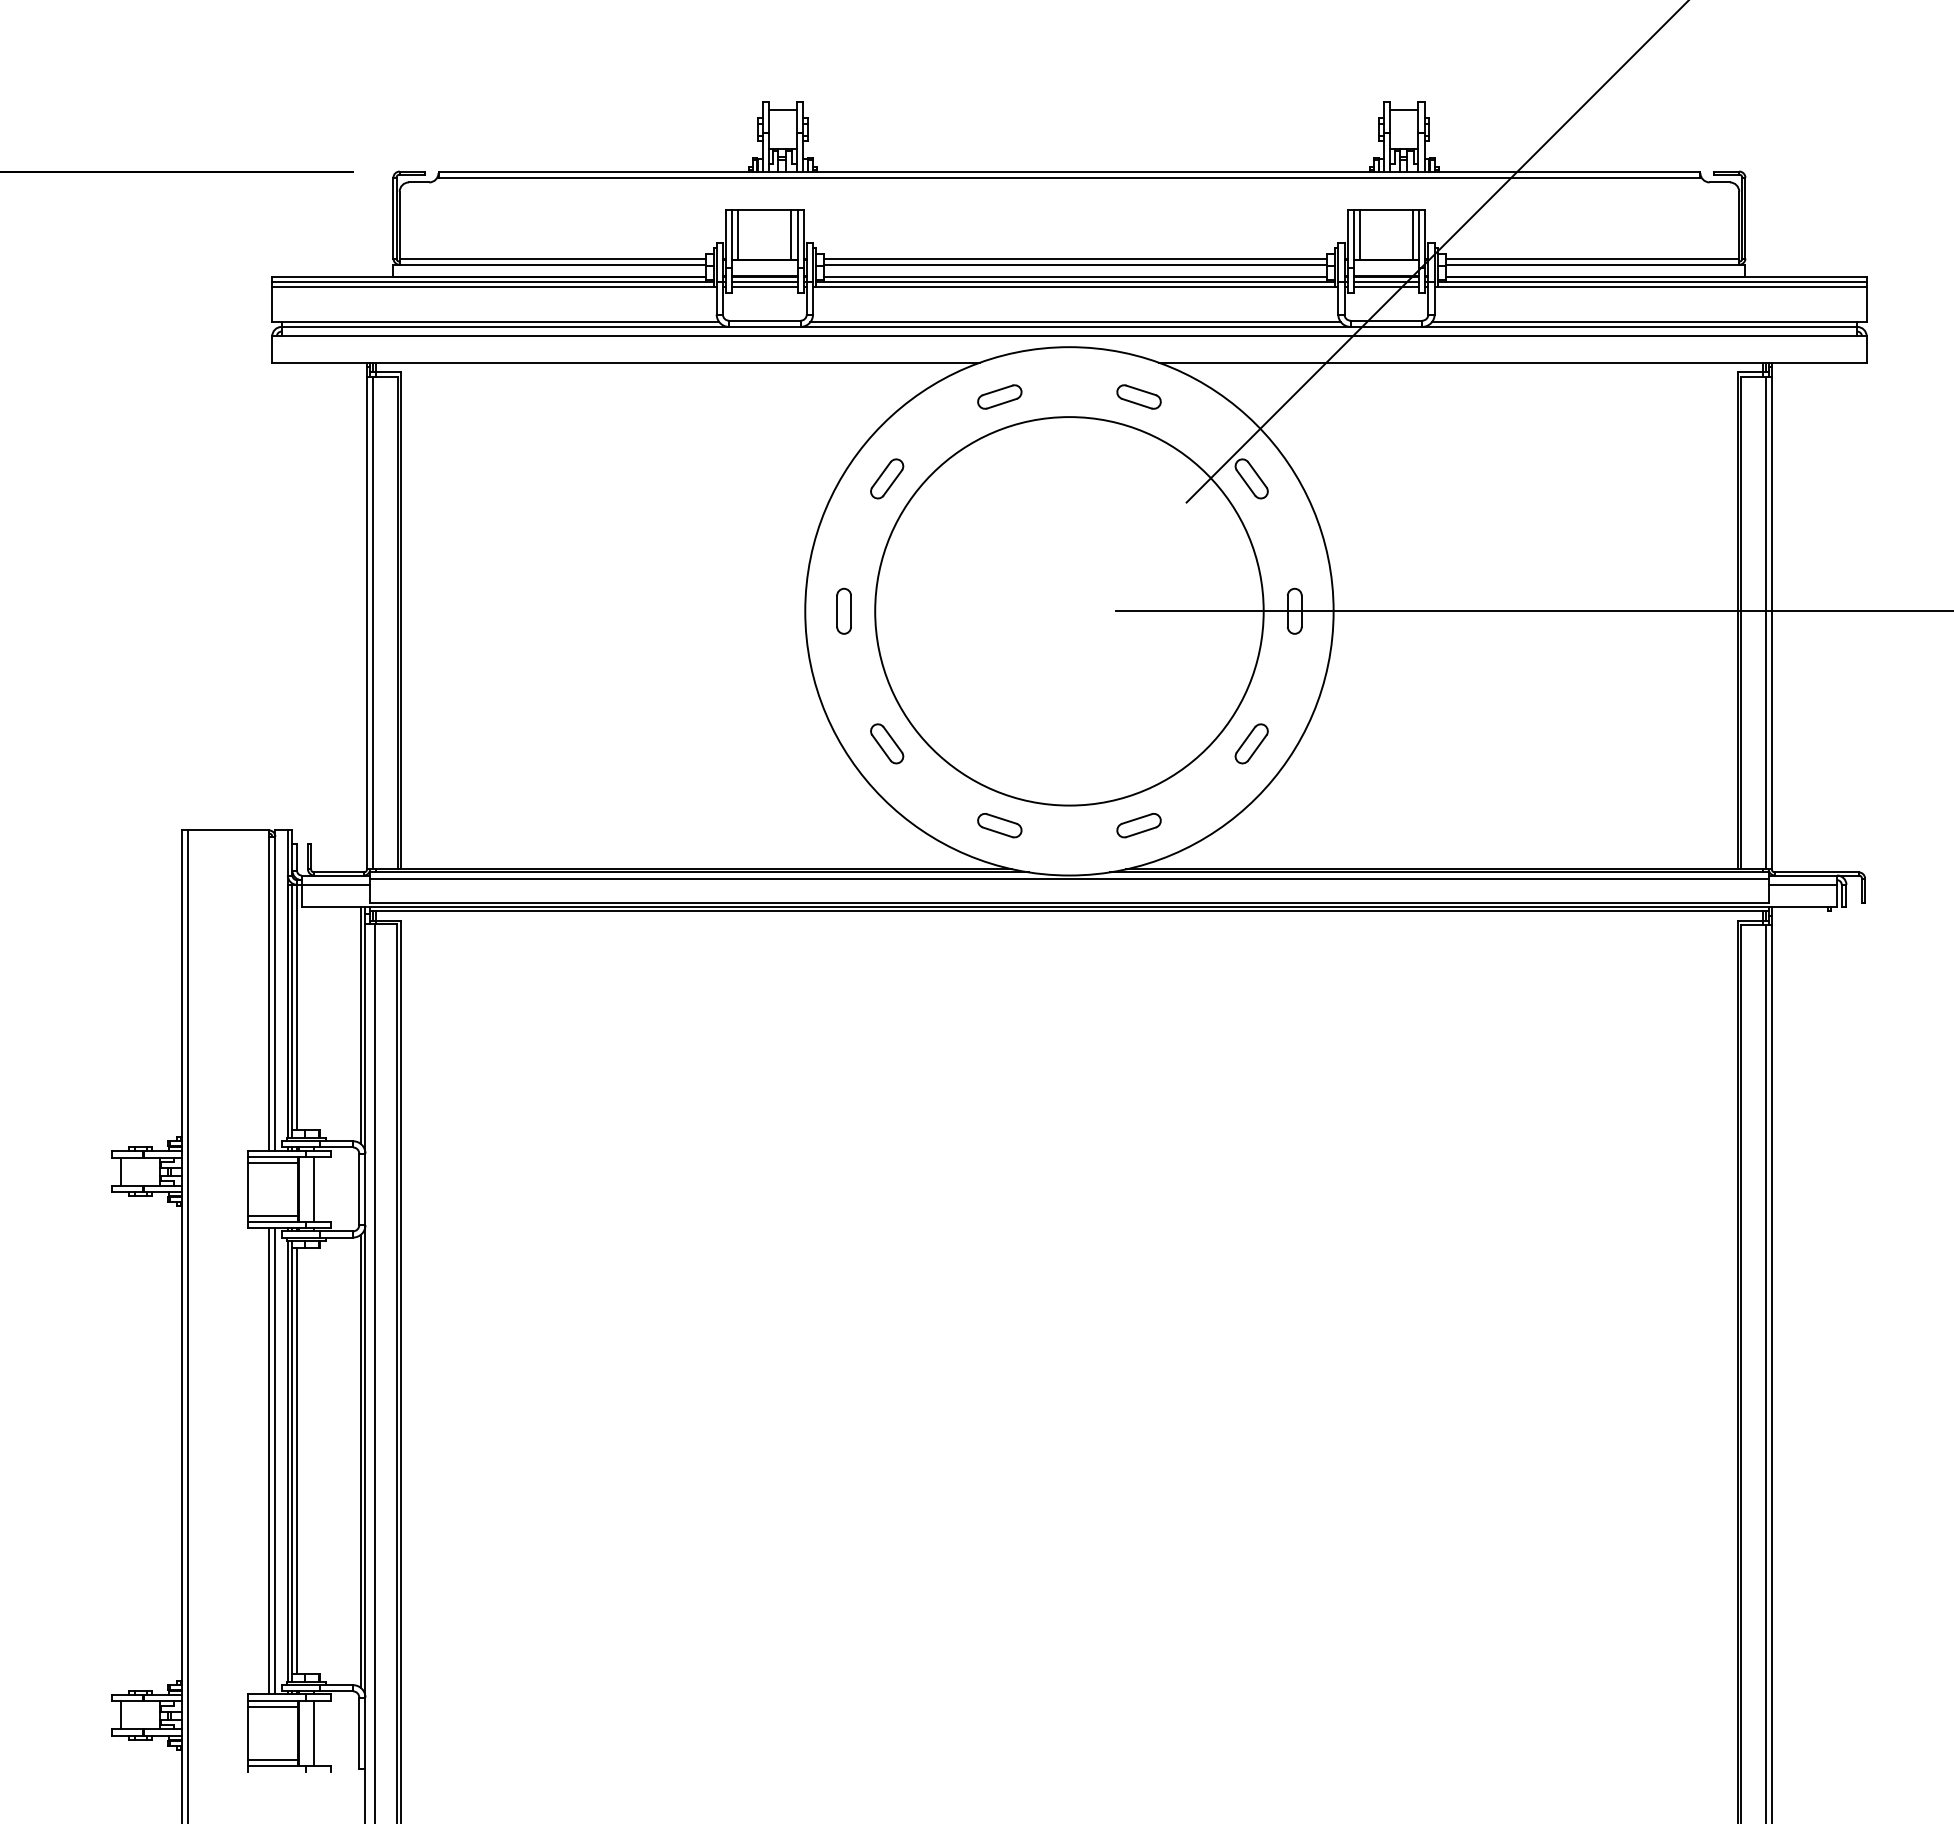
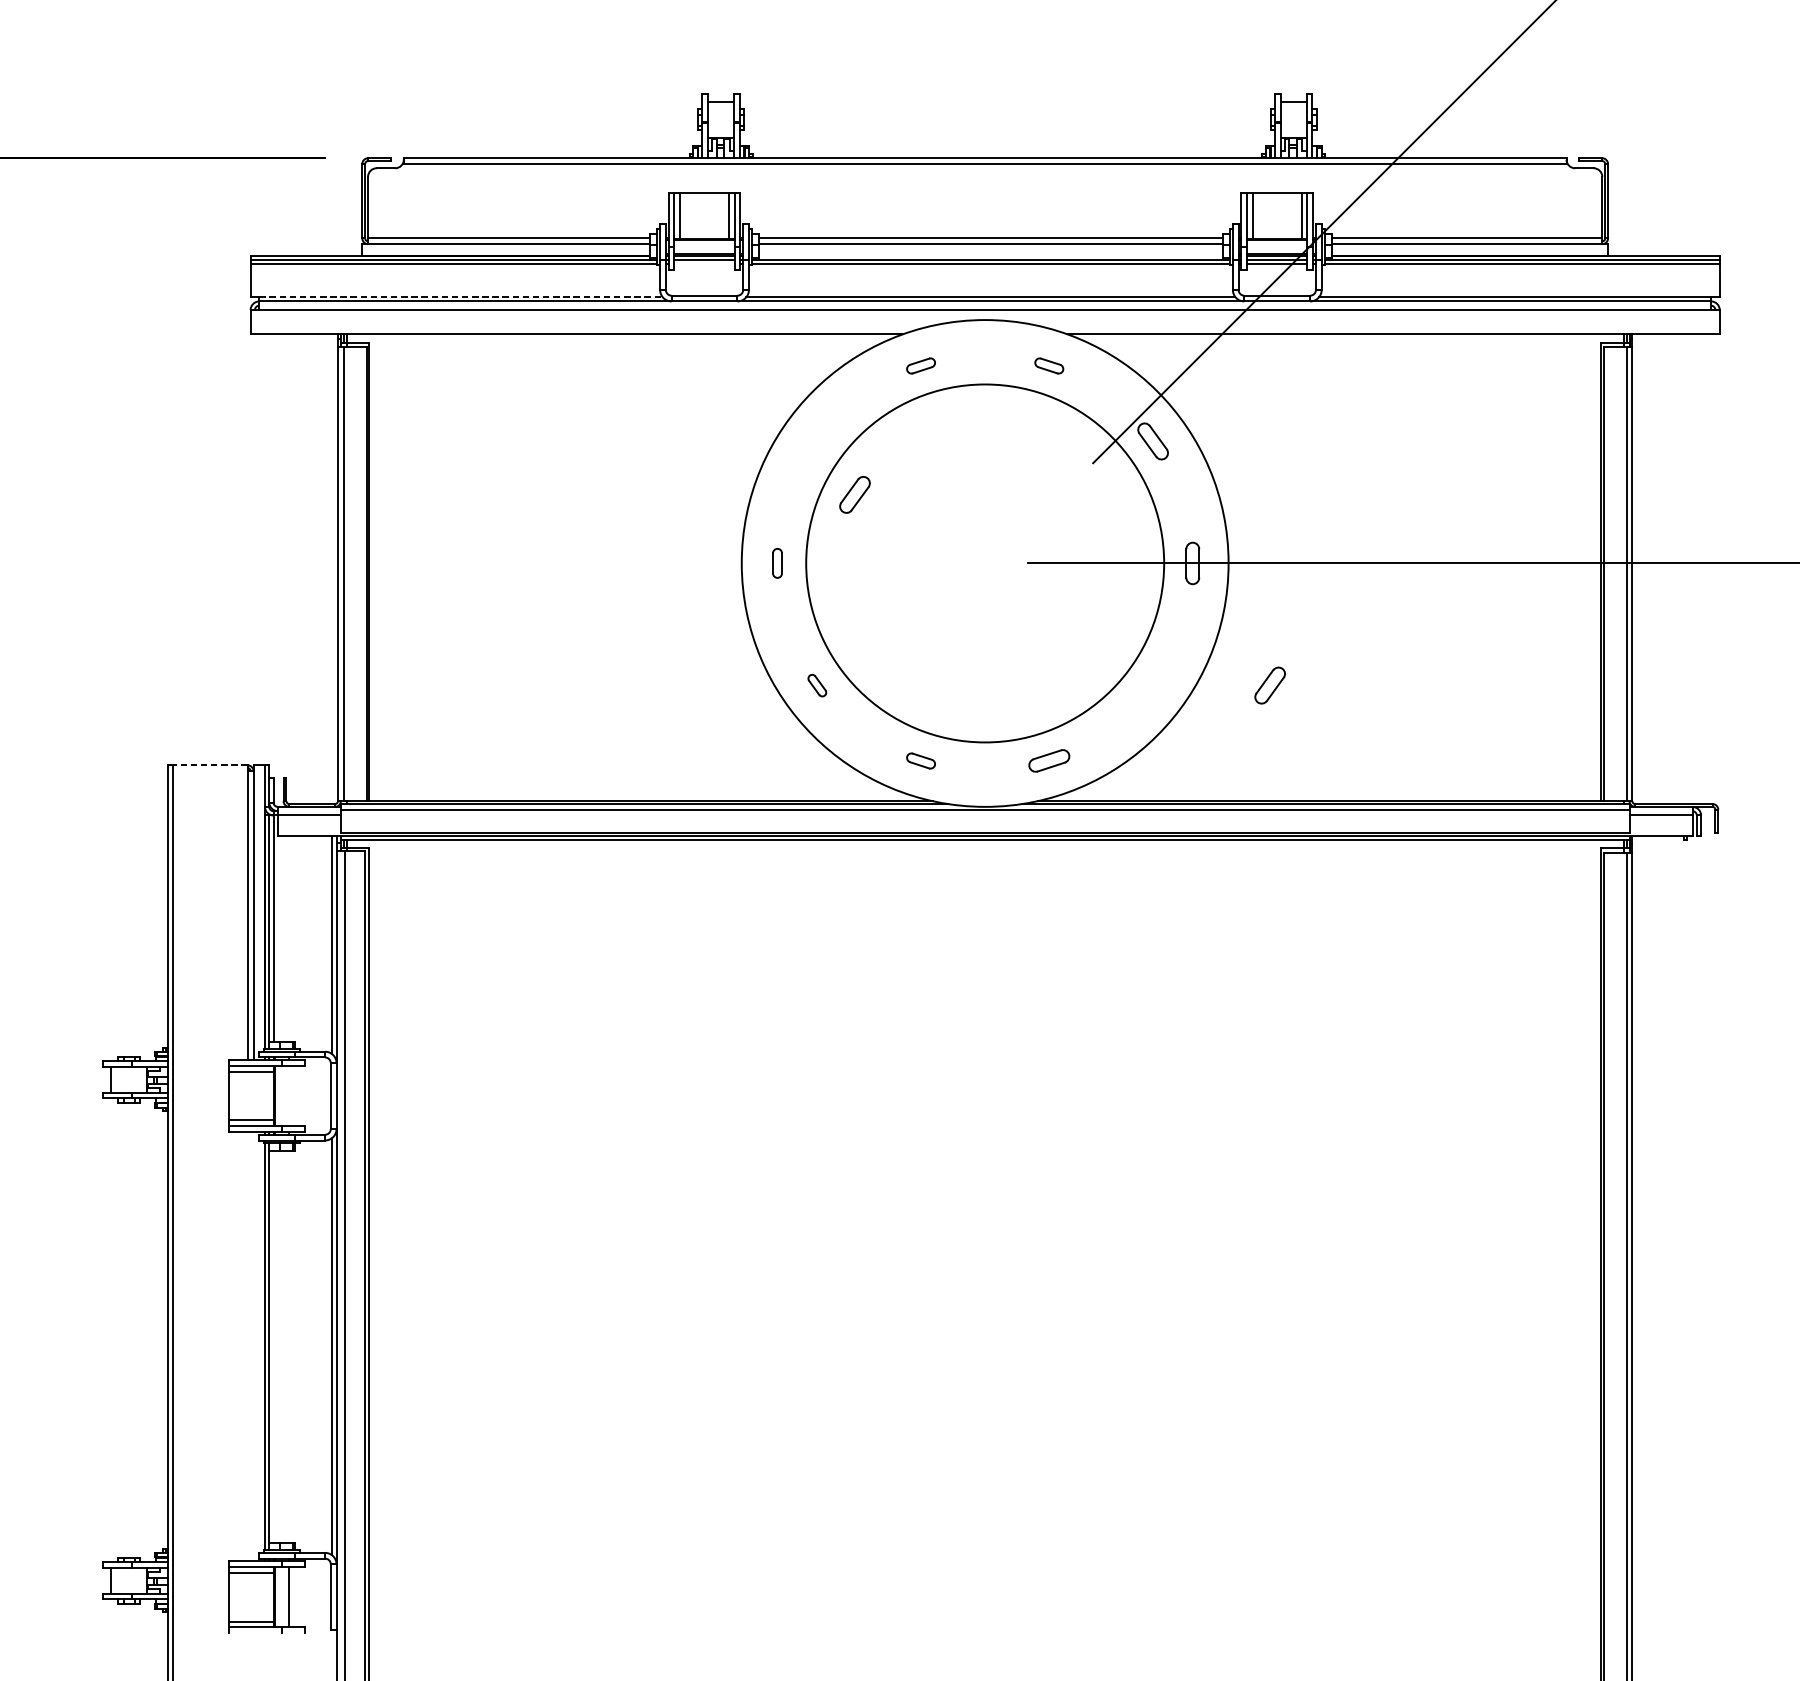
line: (1075, 277) -> (990, 255), removed
line: (764, 286) -> (704, 264), removed
line: (500, 322) -> (460, 297), solid -> dashed
part: (999, 396) -> (920, 365), size x0.7
part: (1138, 396) -> (1048, 365), size x0.7
part: (887, 478) -> (855, 494), moved
part: (843, 610) -> (776, 562), size x0.7
part: (887, 743) -> (817, 685), size x0.6
part: (1251, 743) -> (1269, 685), moved
part: (999, 825) -> (920, 760), size x0.7
line: (228, 830) -> (210, 765), solid -> dashed
line: (314, 1189) -> (289, 1096), removed
line: (269, 1461) -> (248, 1346), removed
line: (275, 1461) -> (253, 1346), removed
line: (297, 1461) -> (273, 1346), removed

